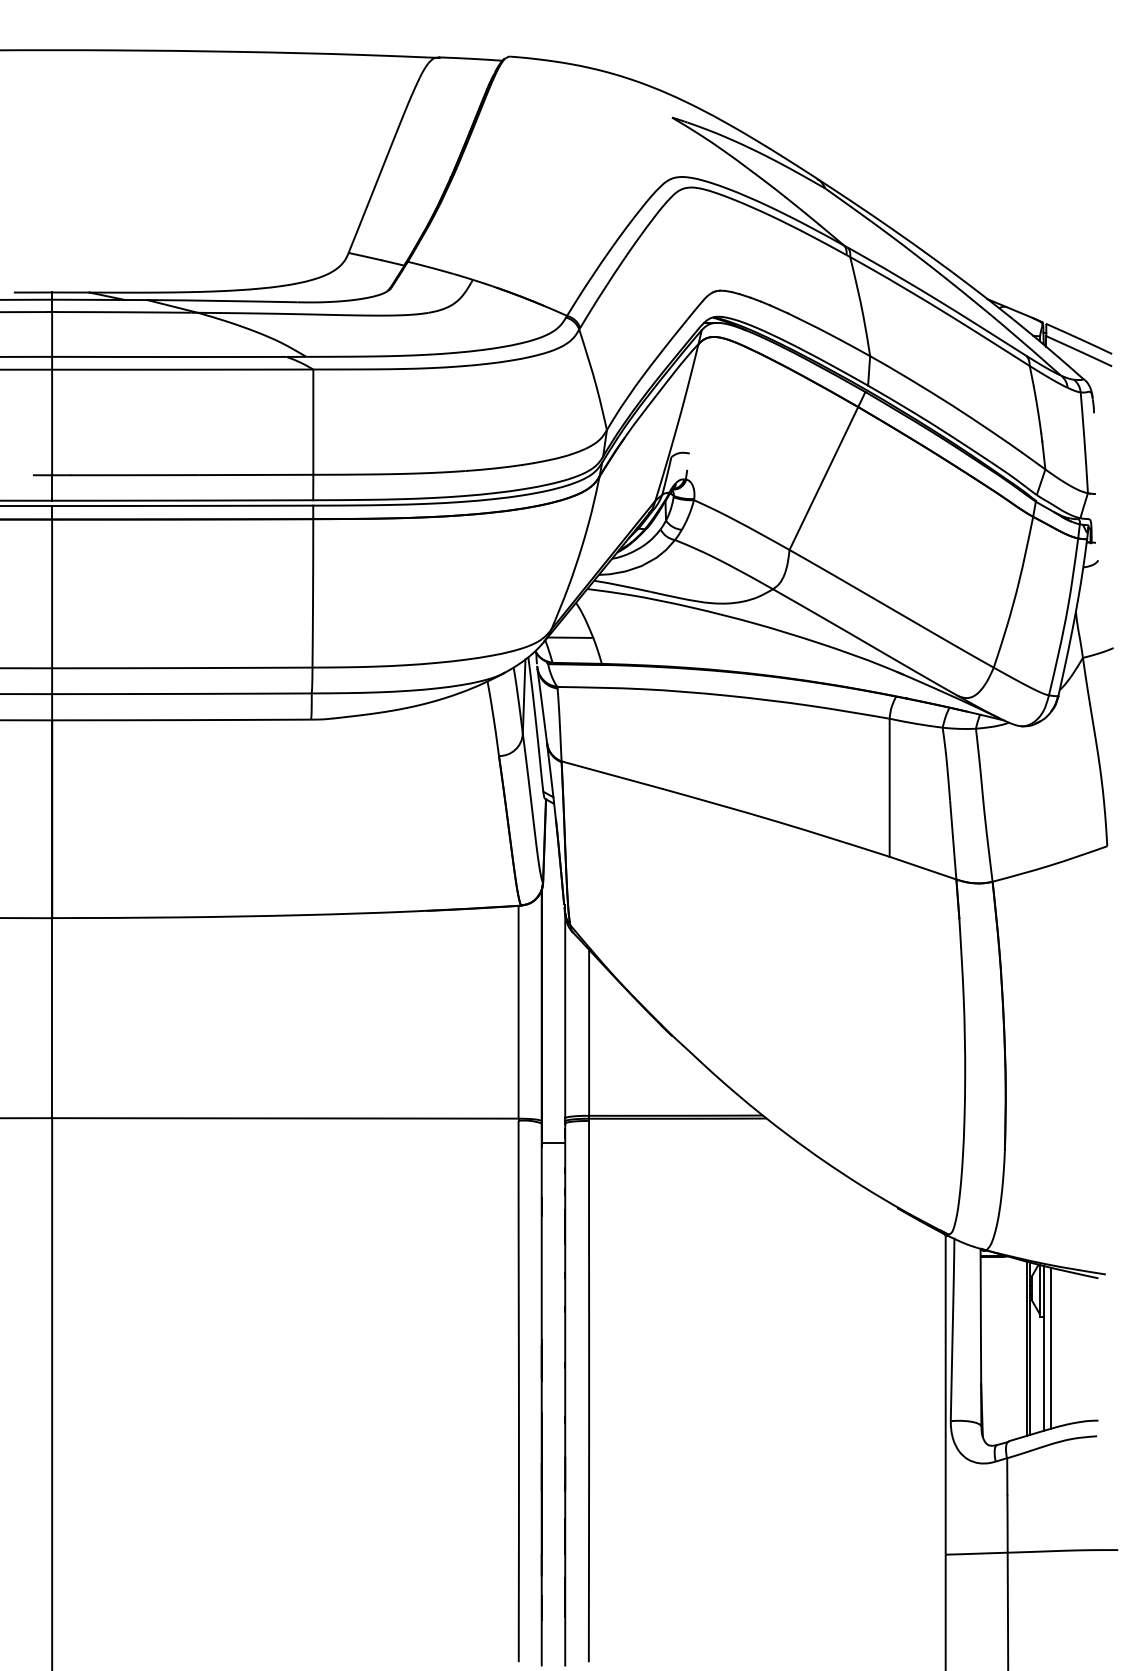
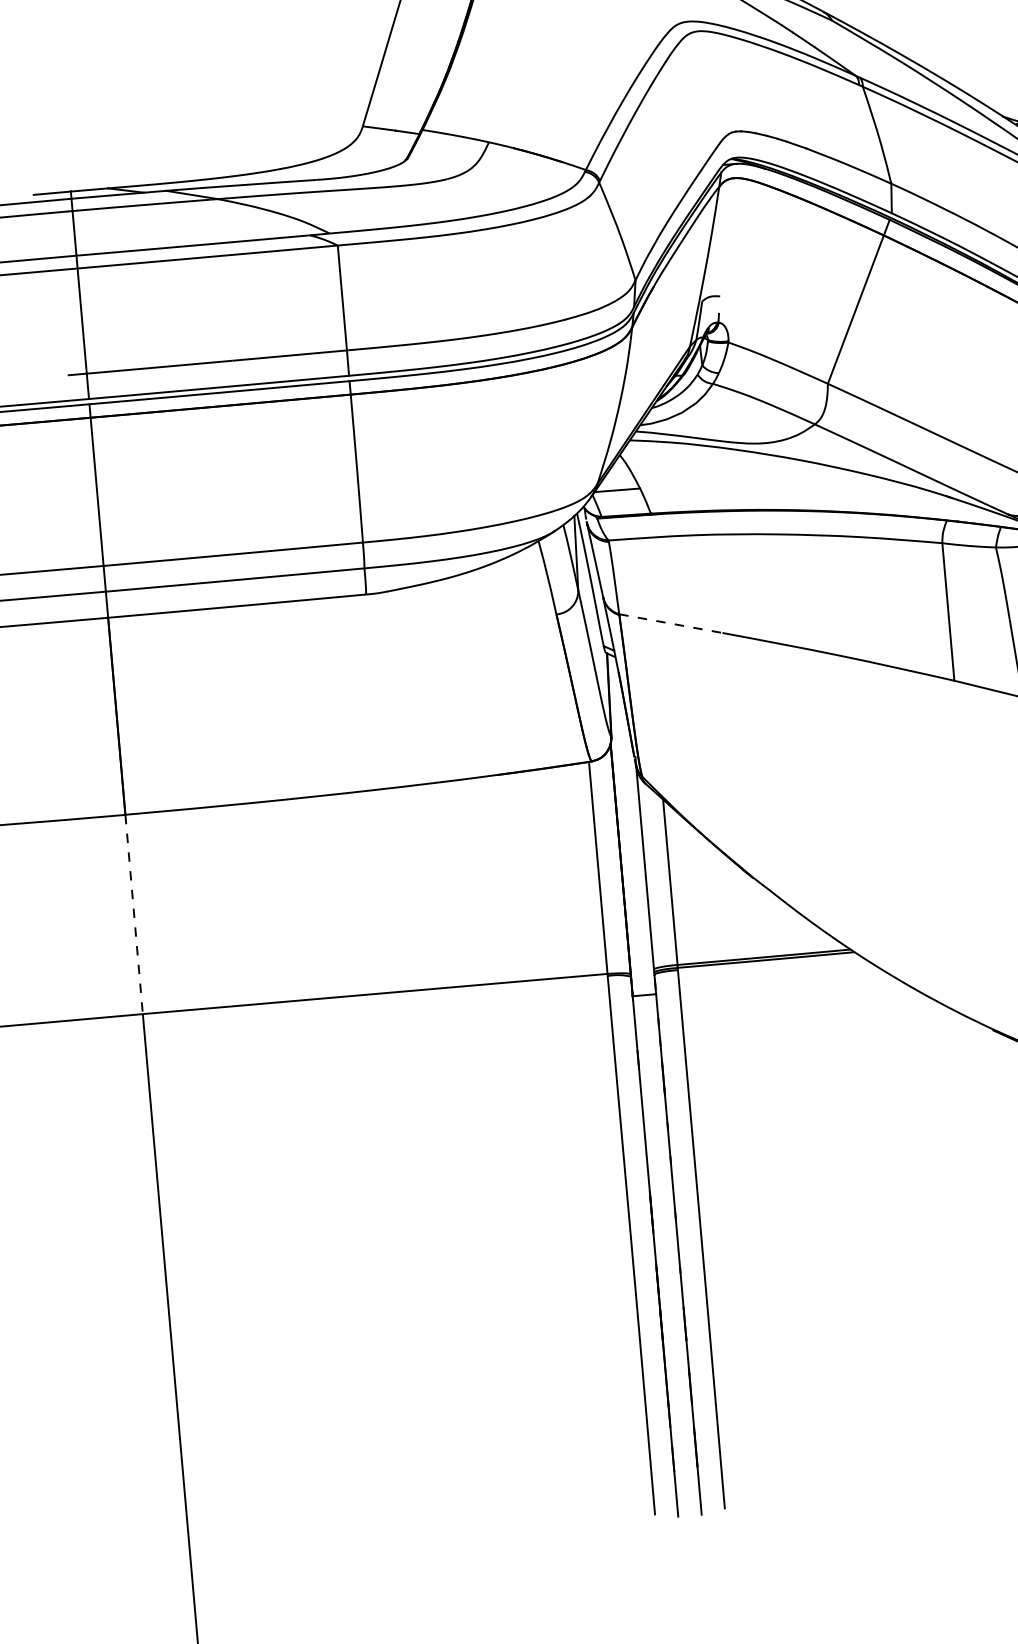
line: (612, 775) -> (671, 623), solid -> dashed
line: (52, 1018) -> (134, 914), solid -> dashed

